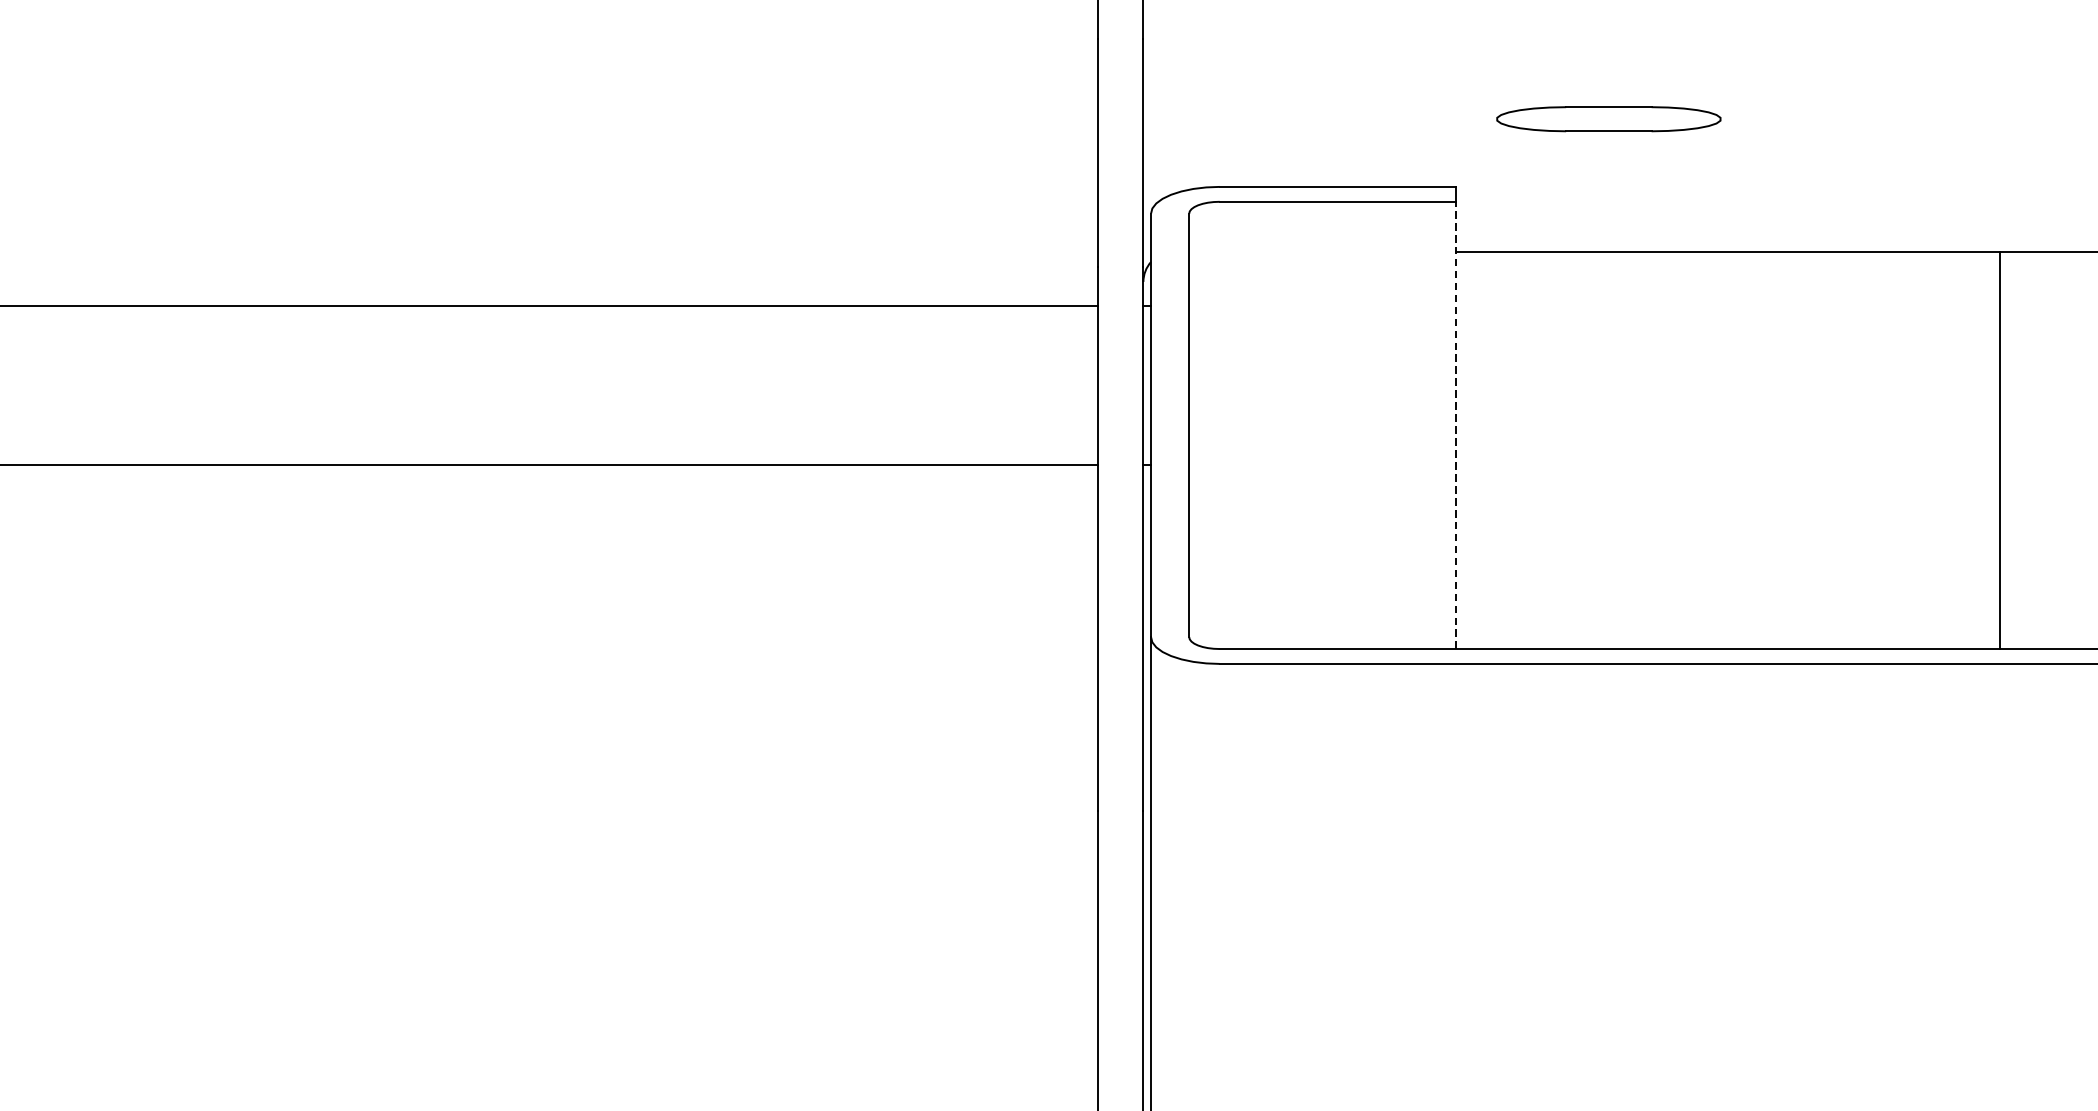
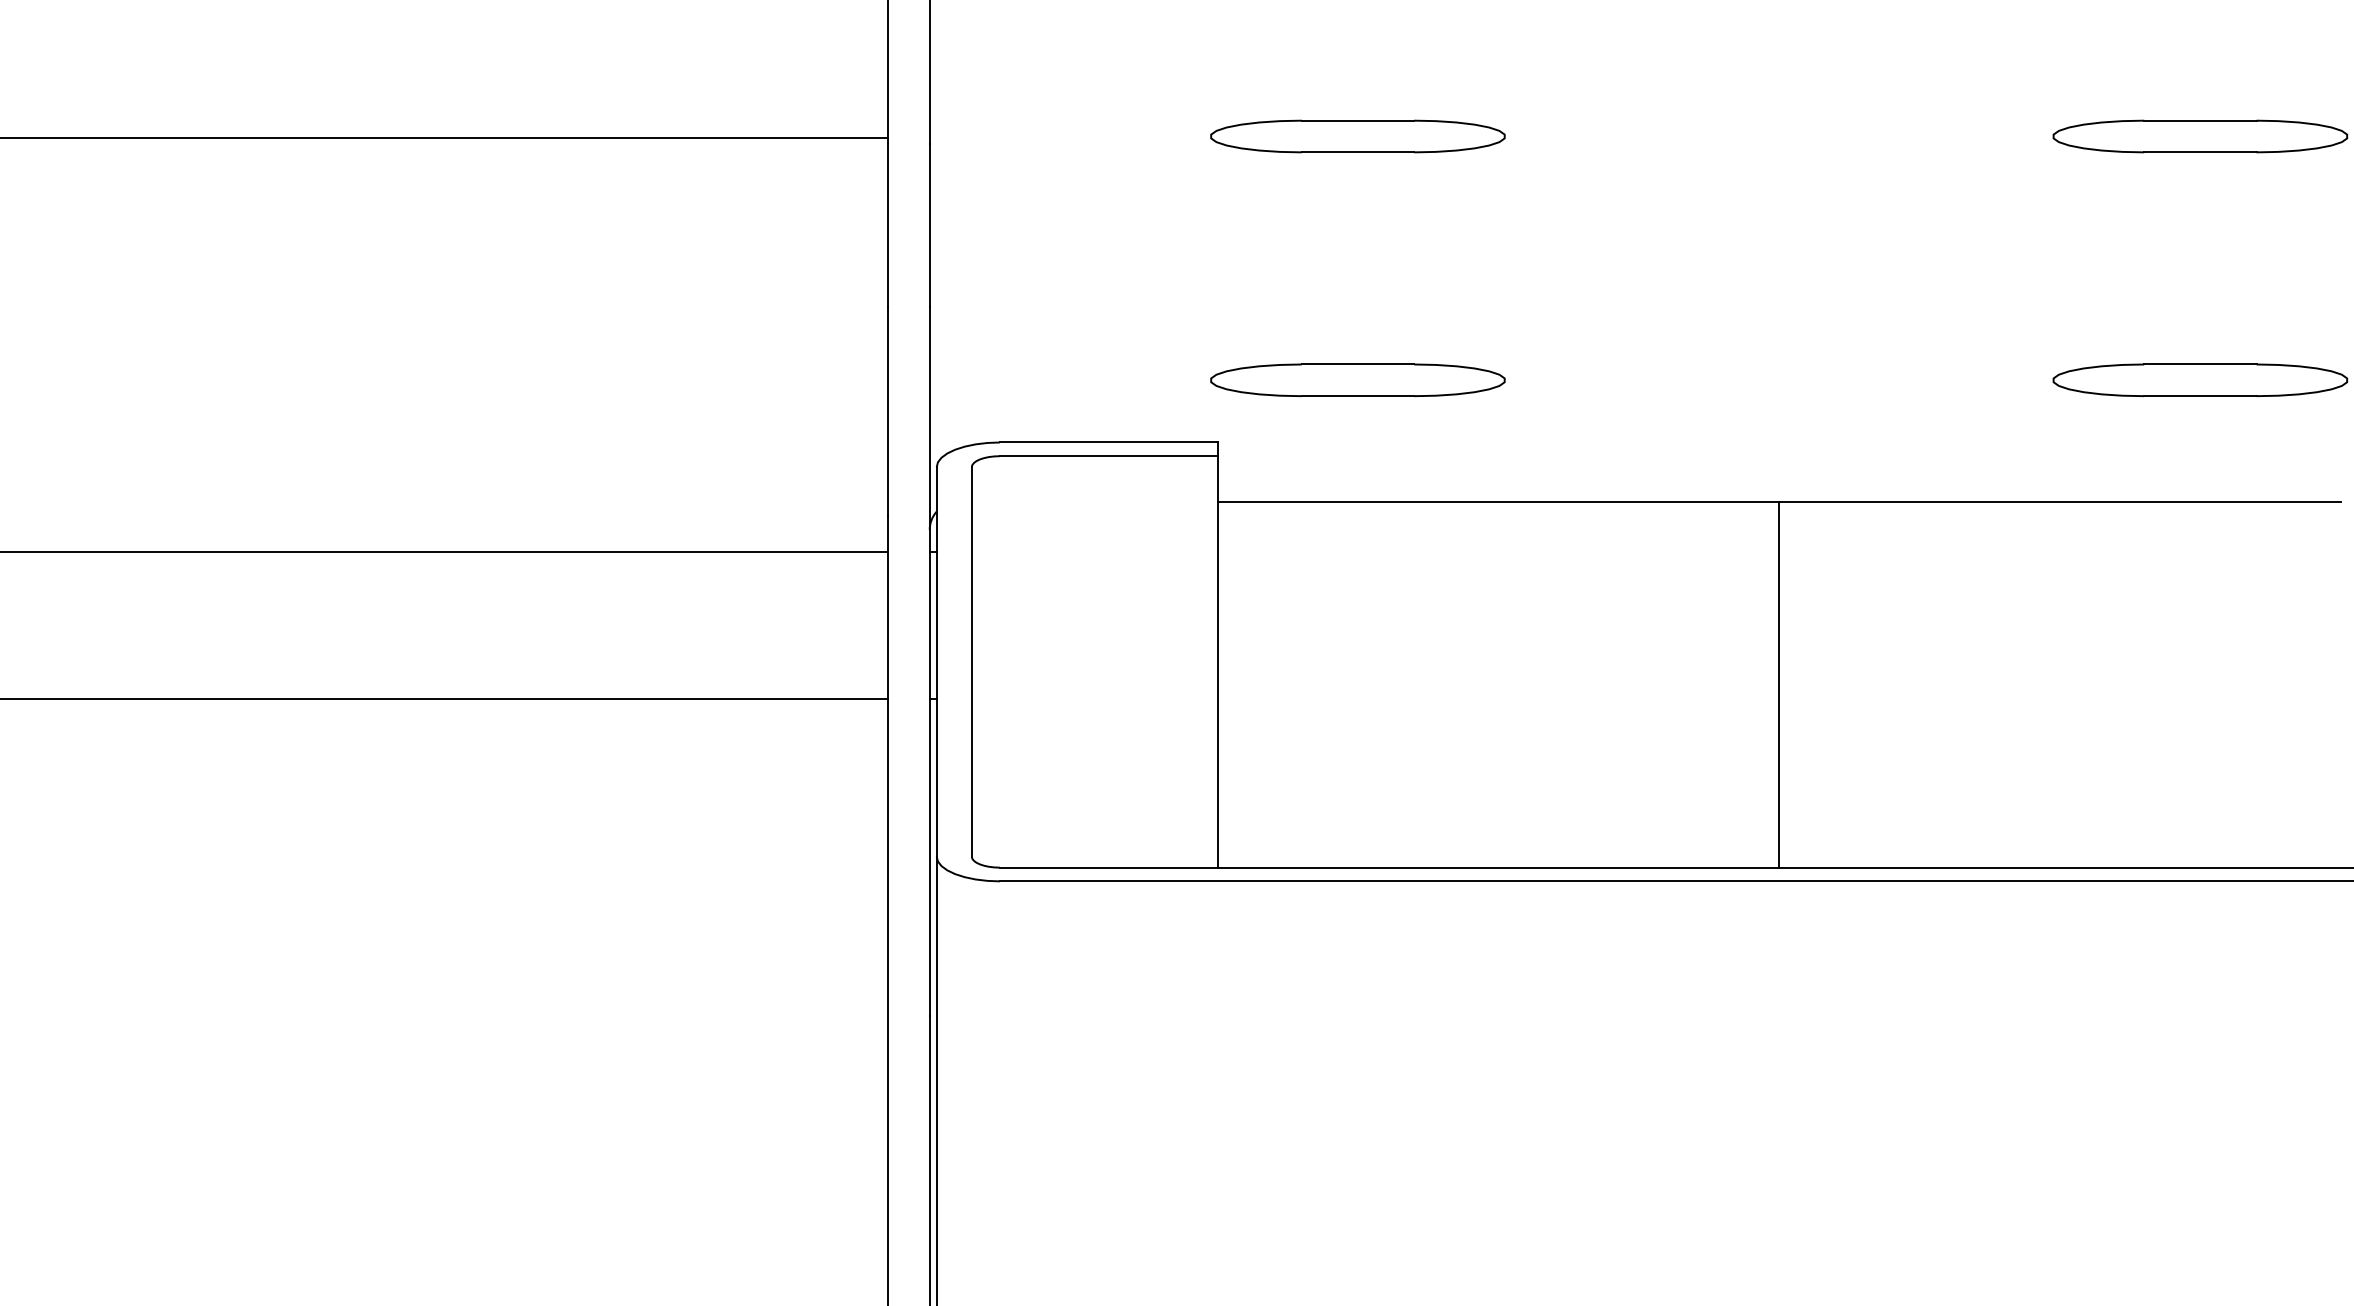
part: (1608, 118) -> (1357, 379), size x1.43
line: (1456, 424) -> (1217, 661), dashed -> solid
line: (2000, 449) -> (1779, 684), moved

